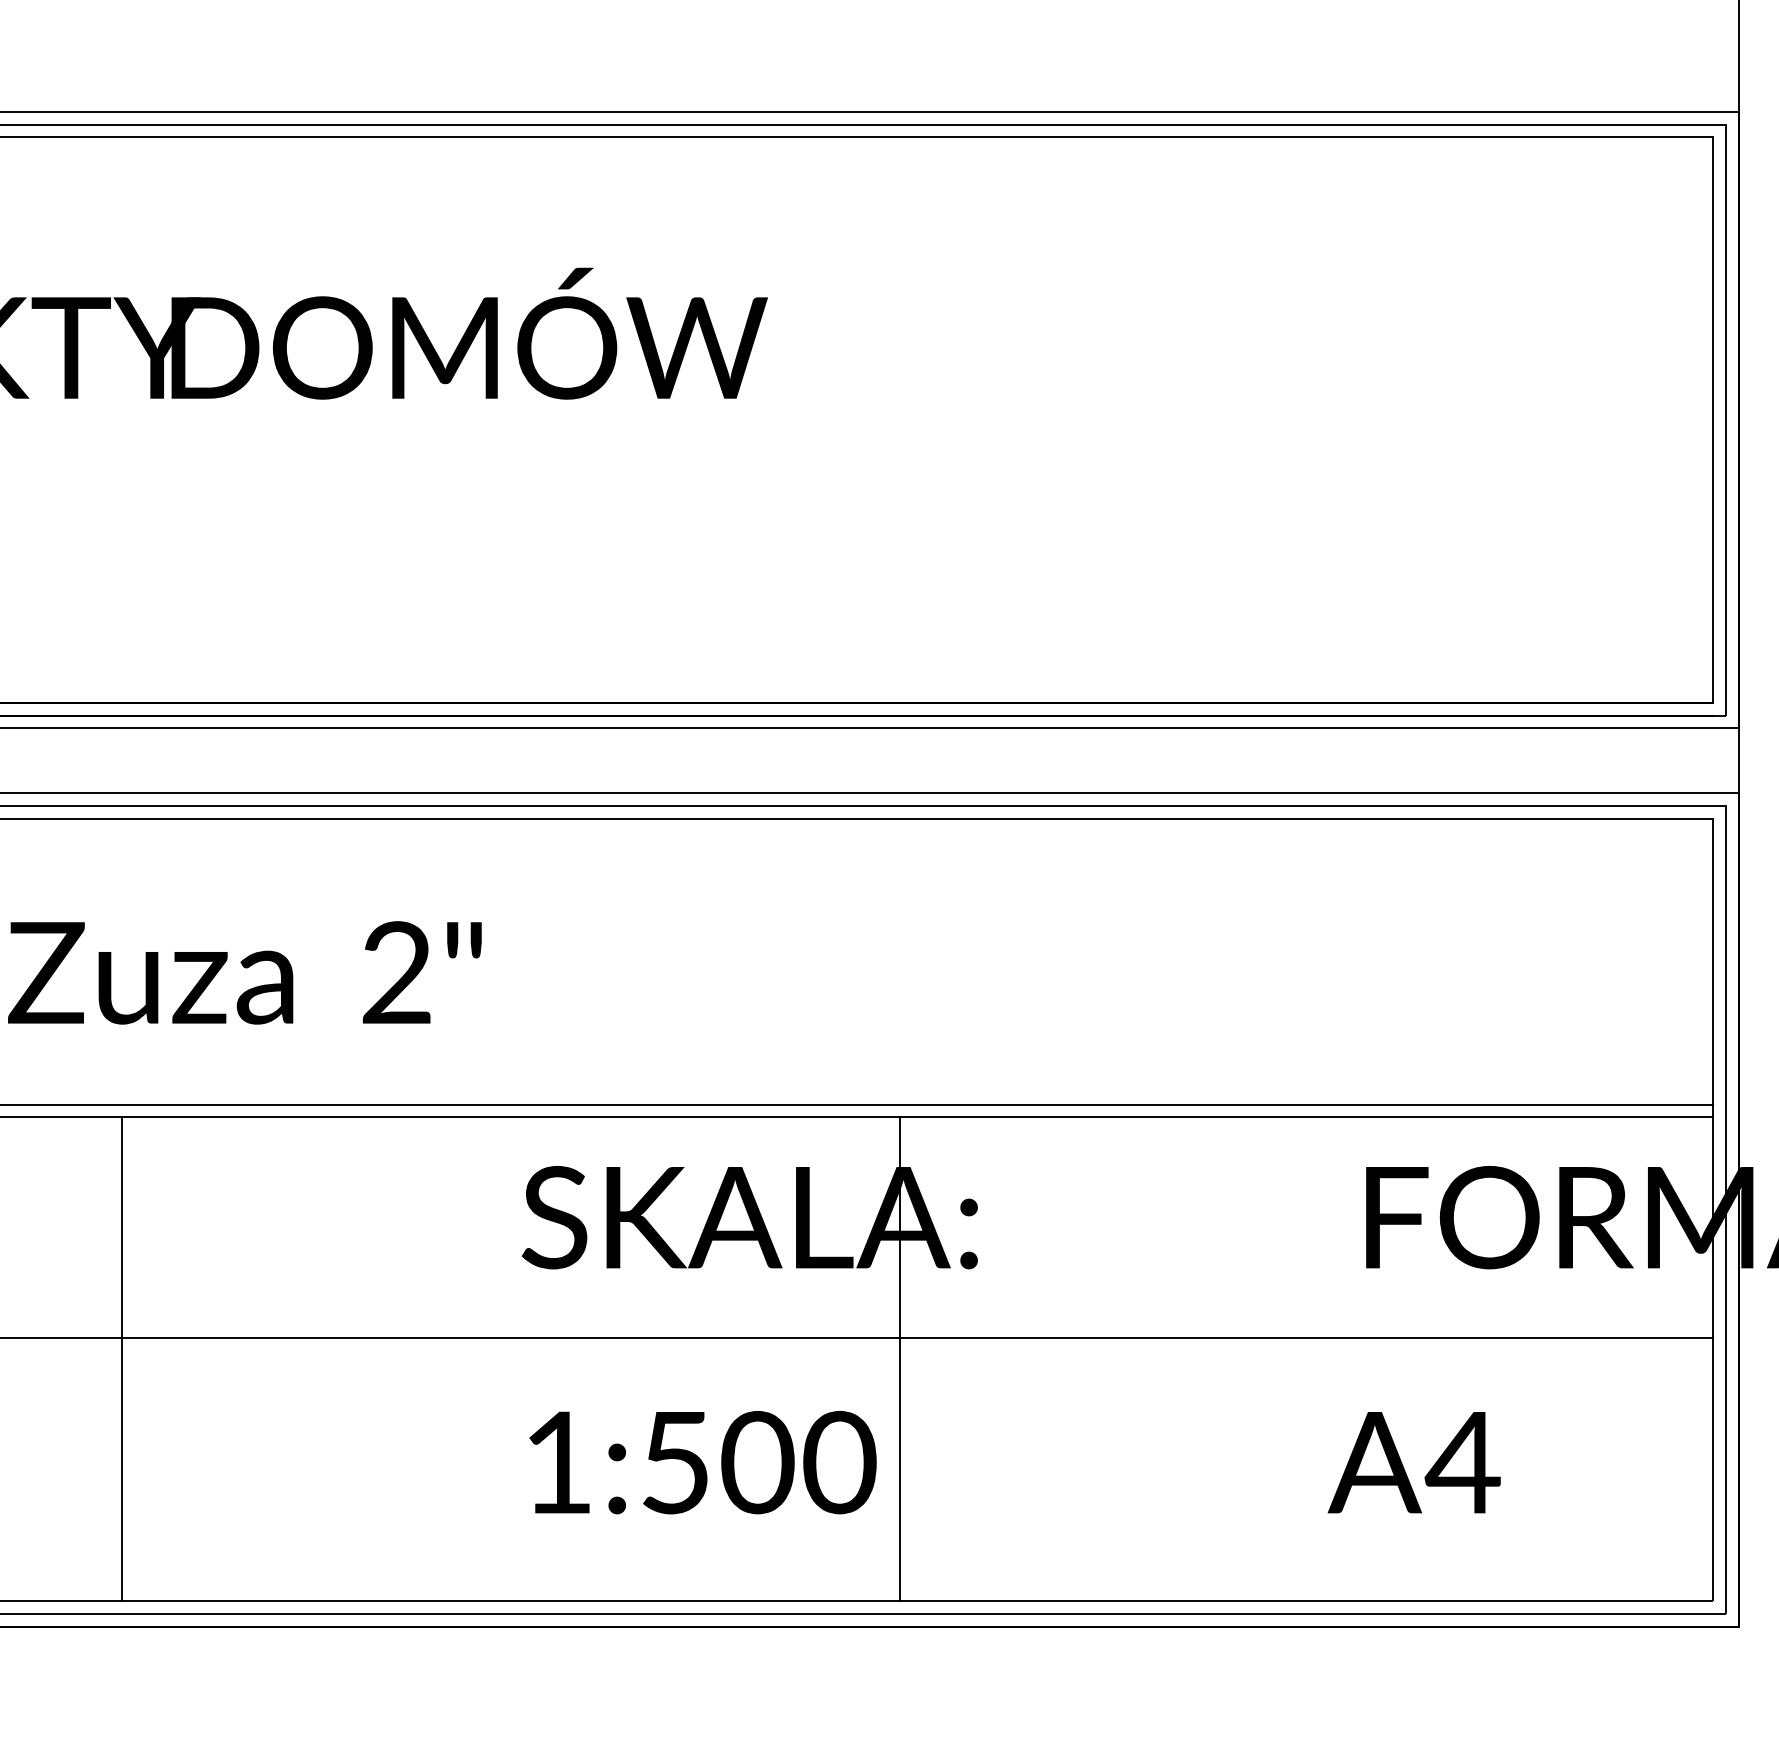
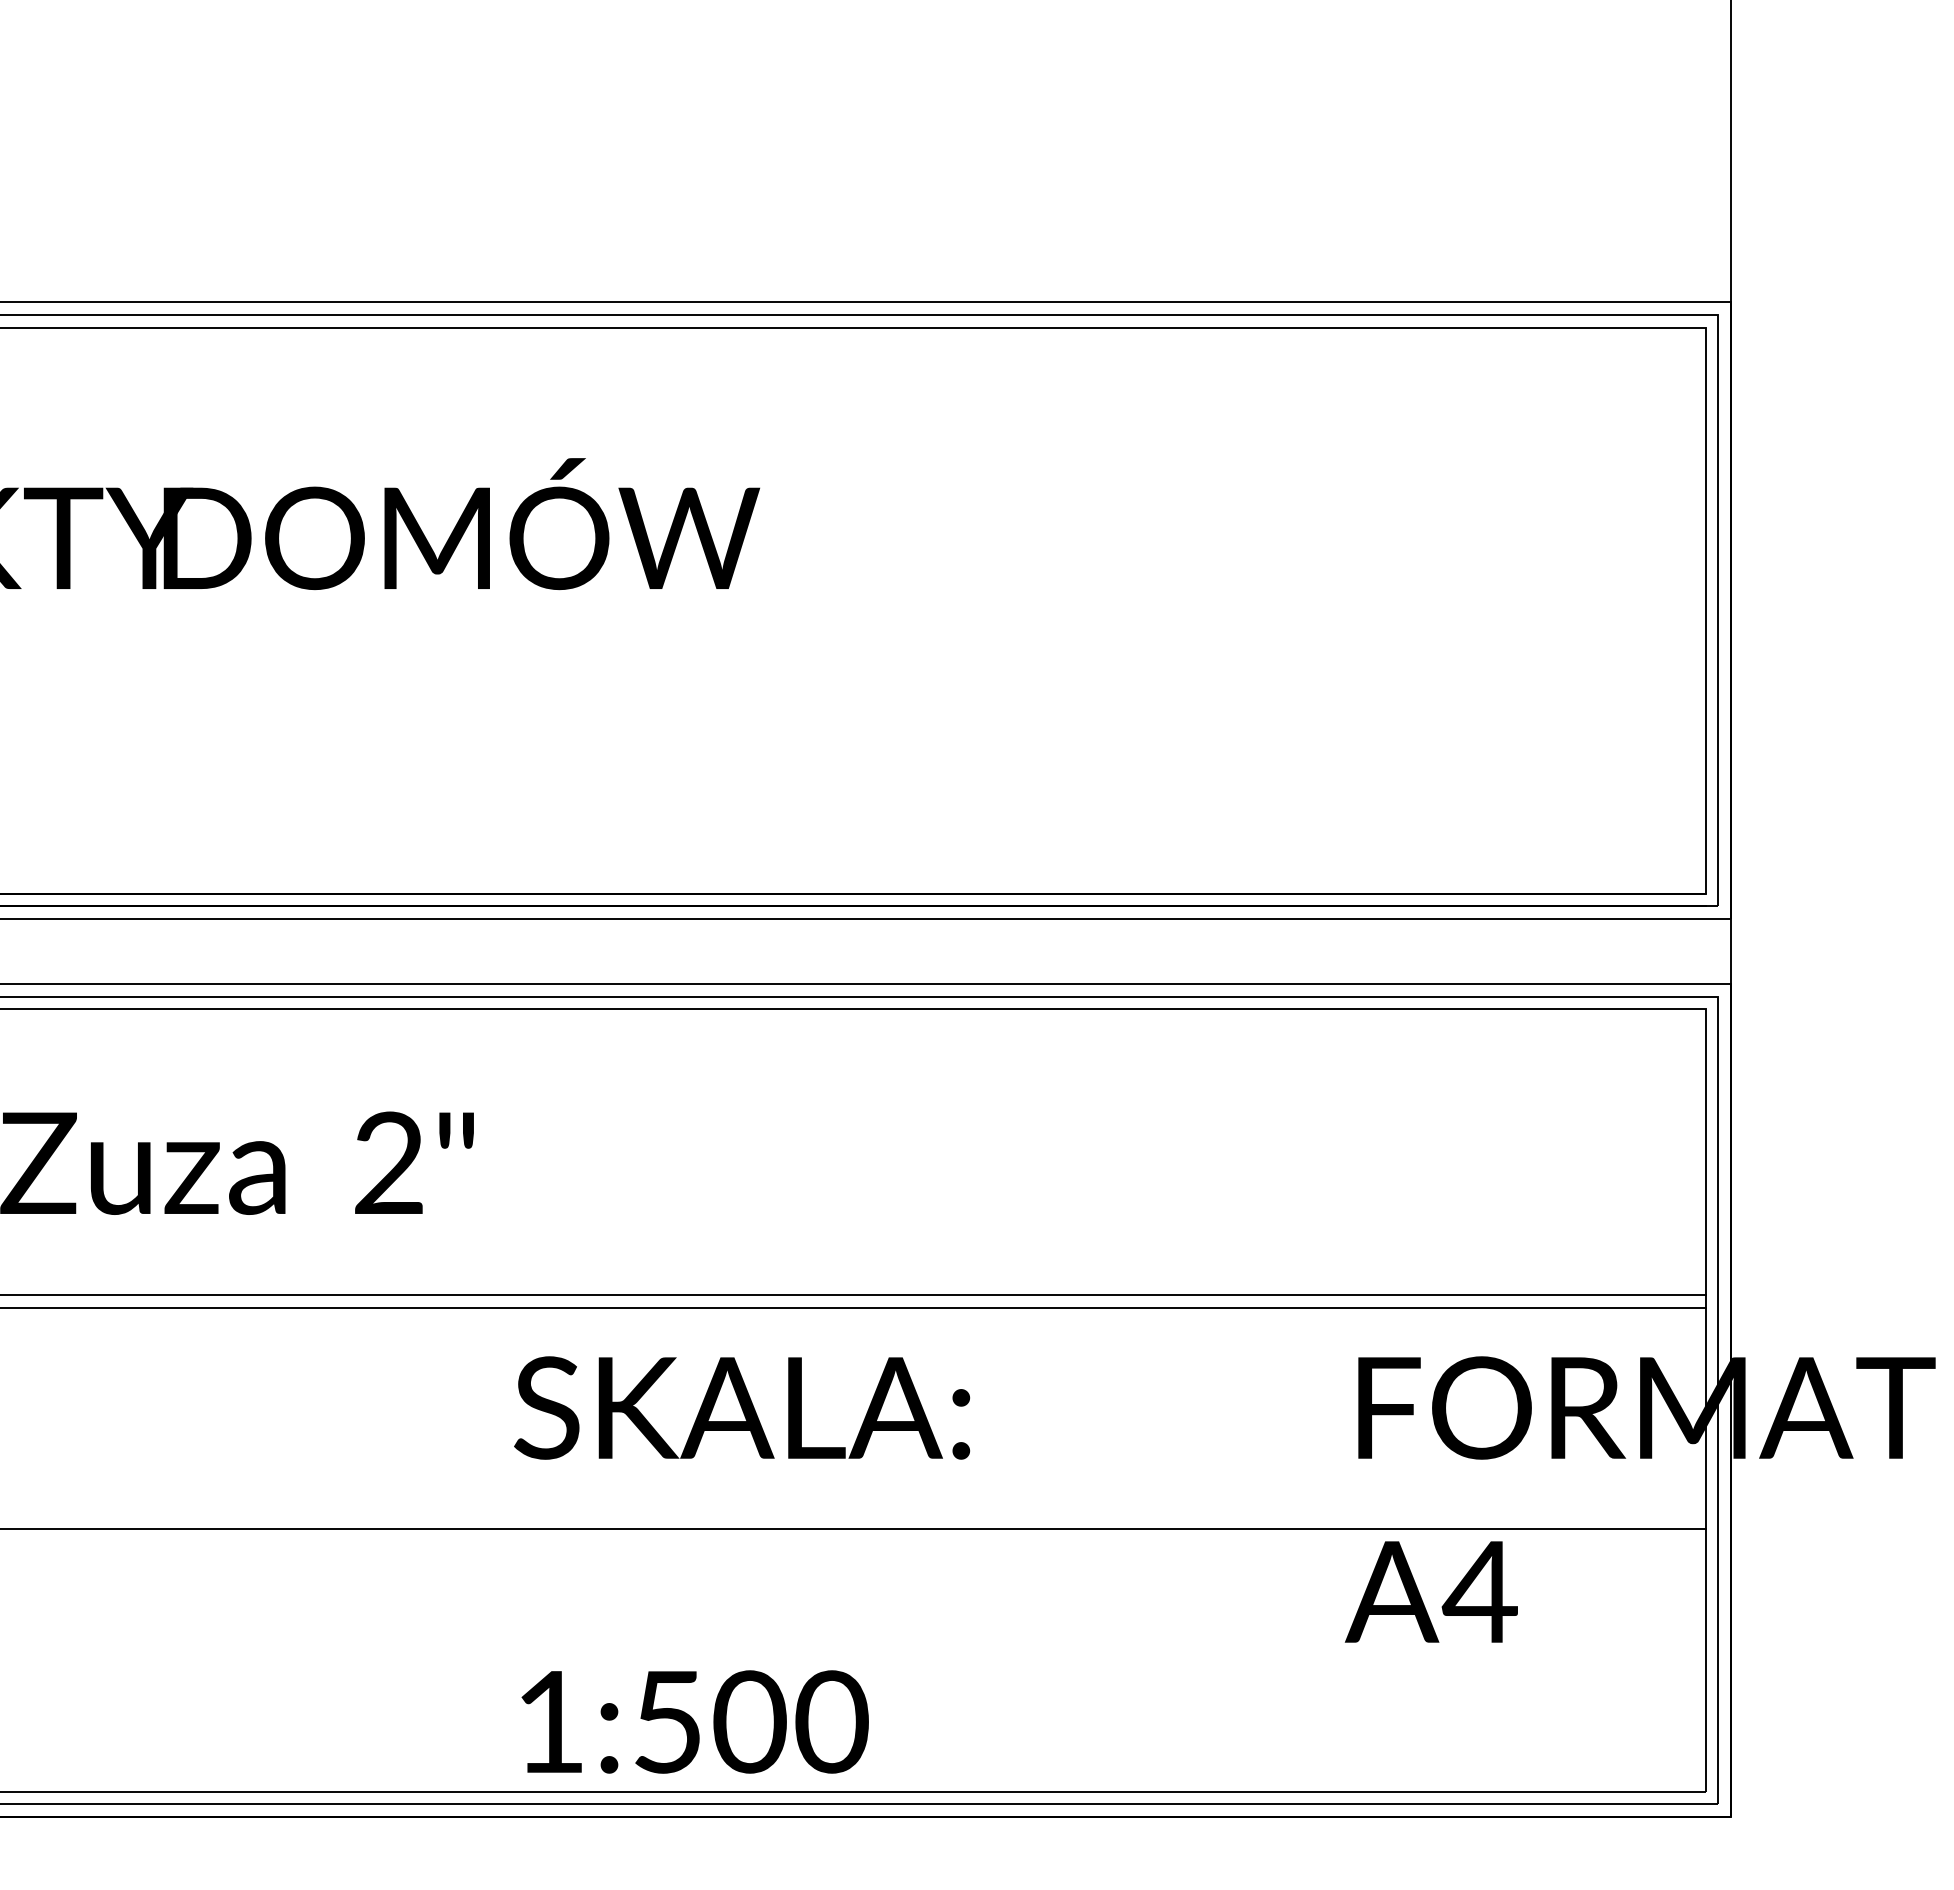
line: (121, 1359) -> (113, 1549), removed
line: (900, 1359) -> (892, 1549), removed
text: (702, 1462) -> (694, 1721), moved
text: (1414, 1462) -> (1431, 1591), moved

